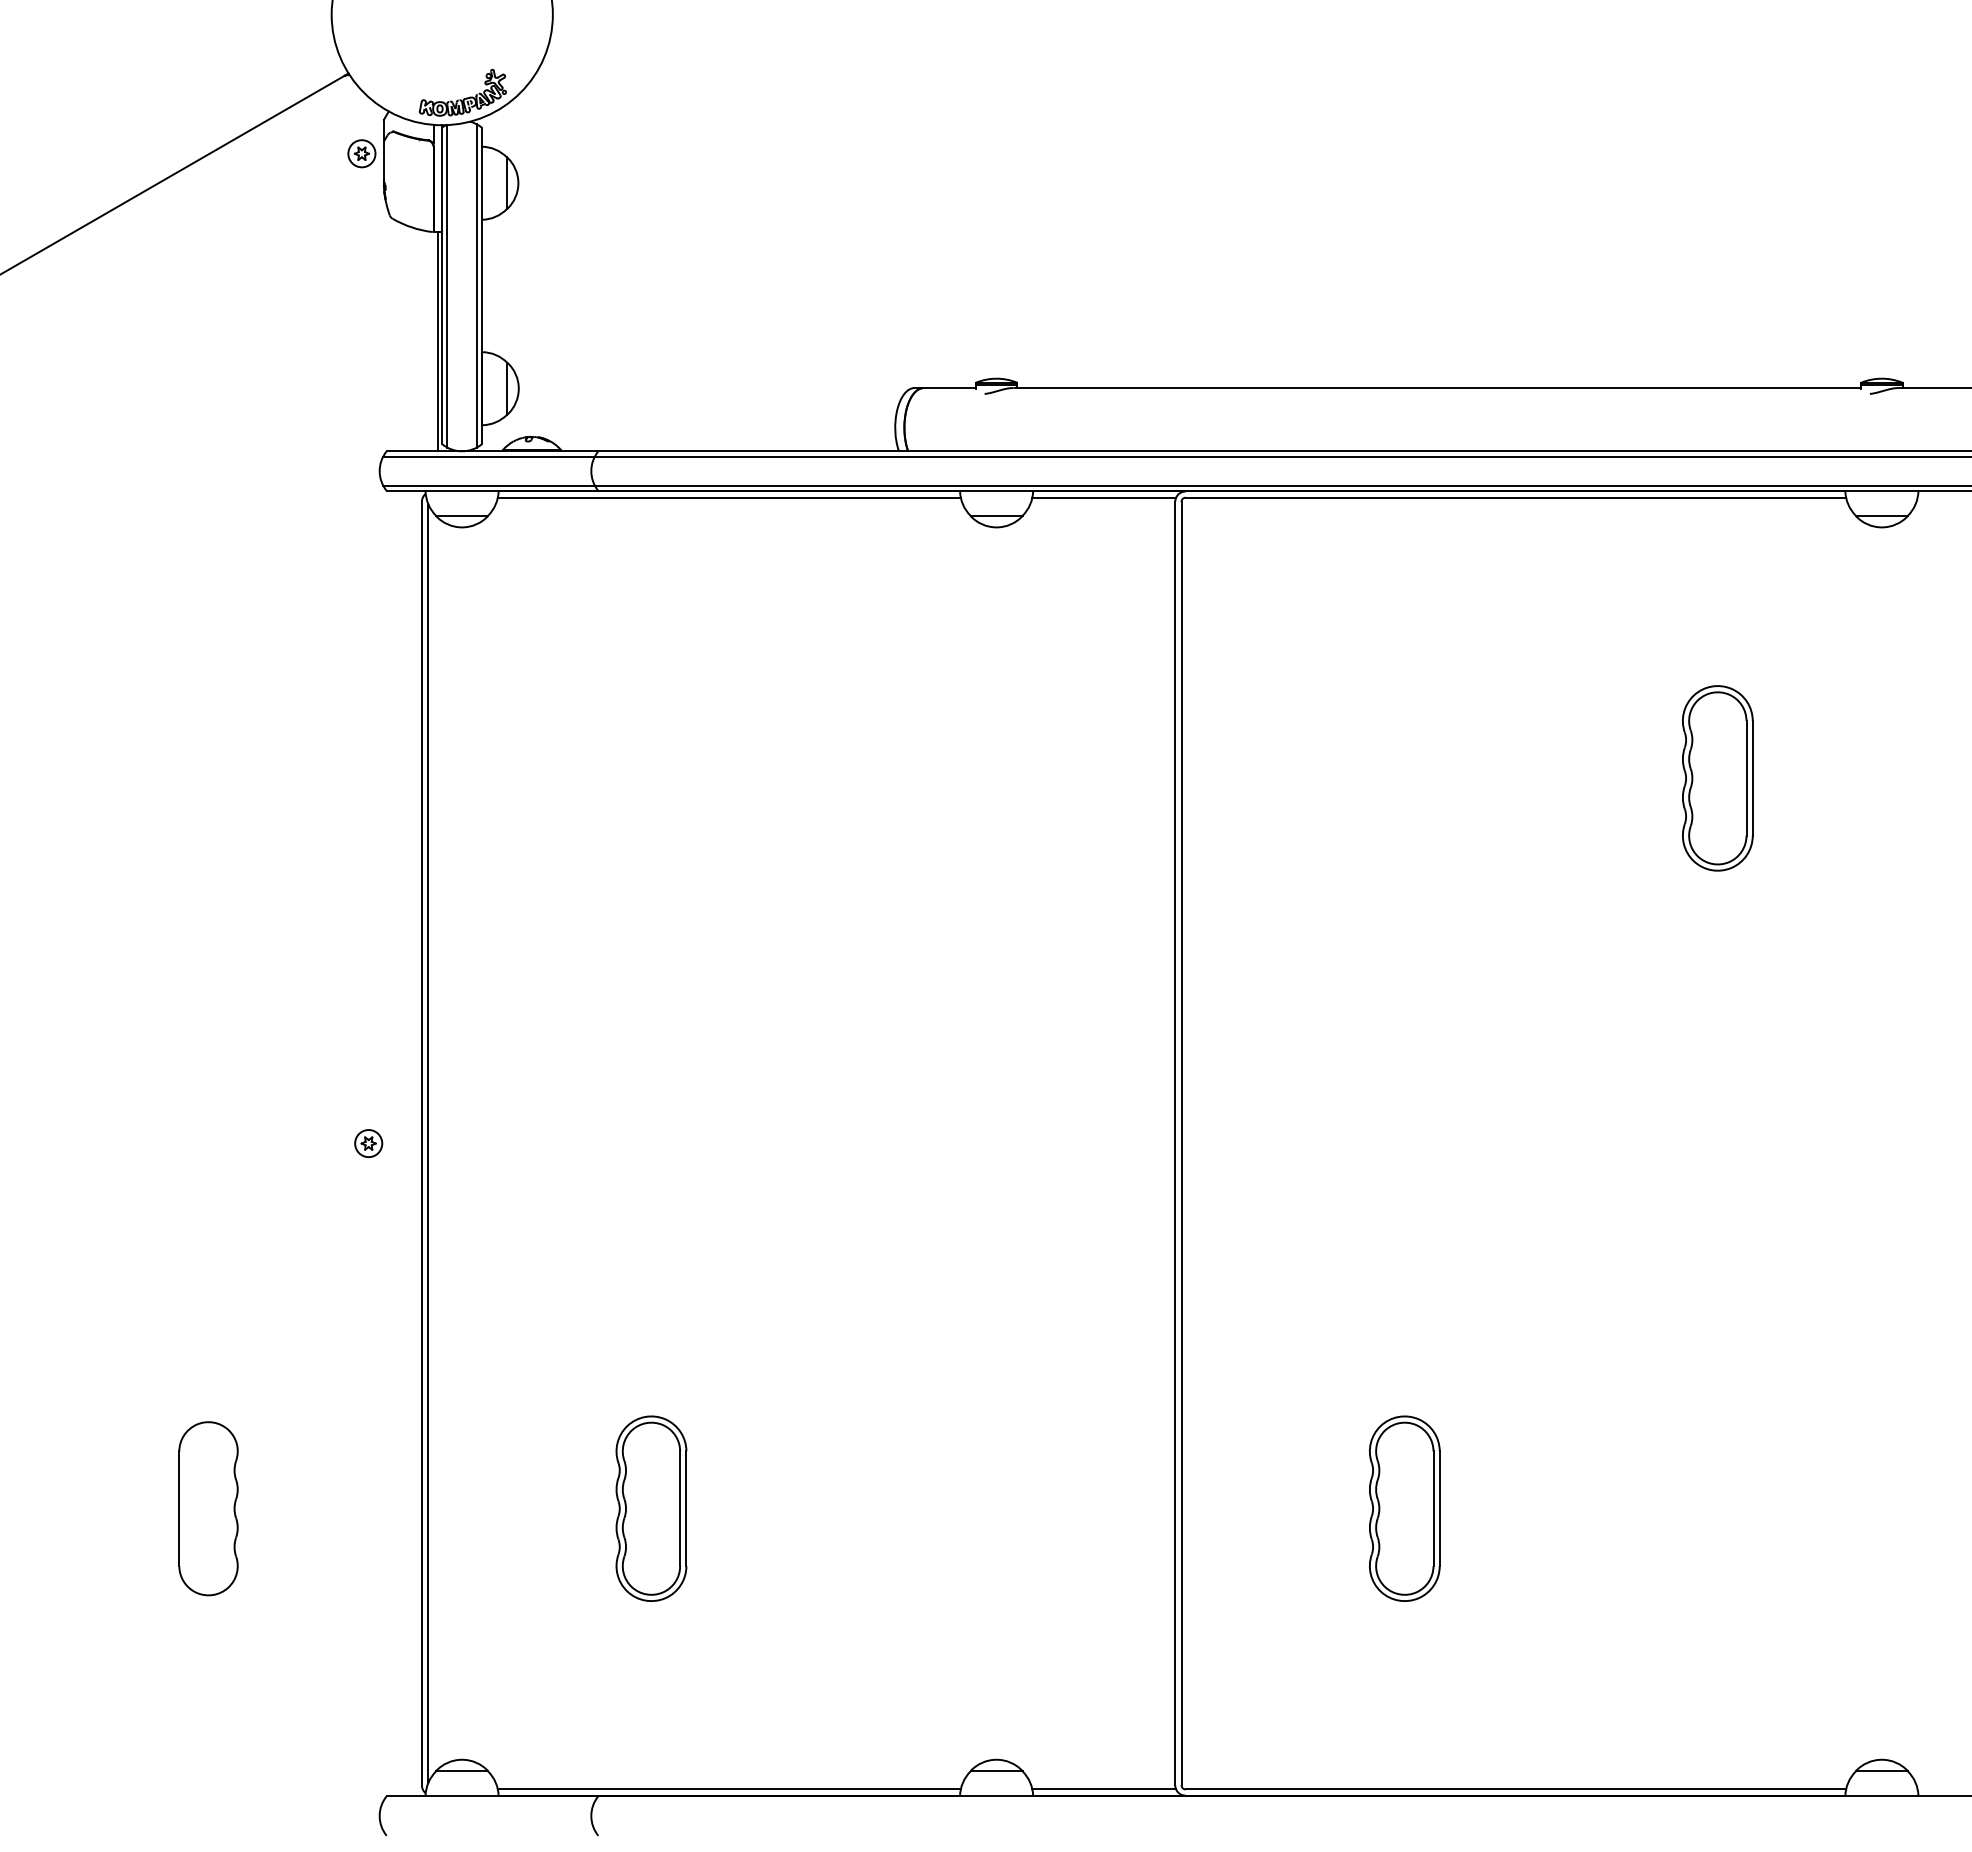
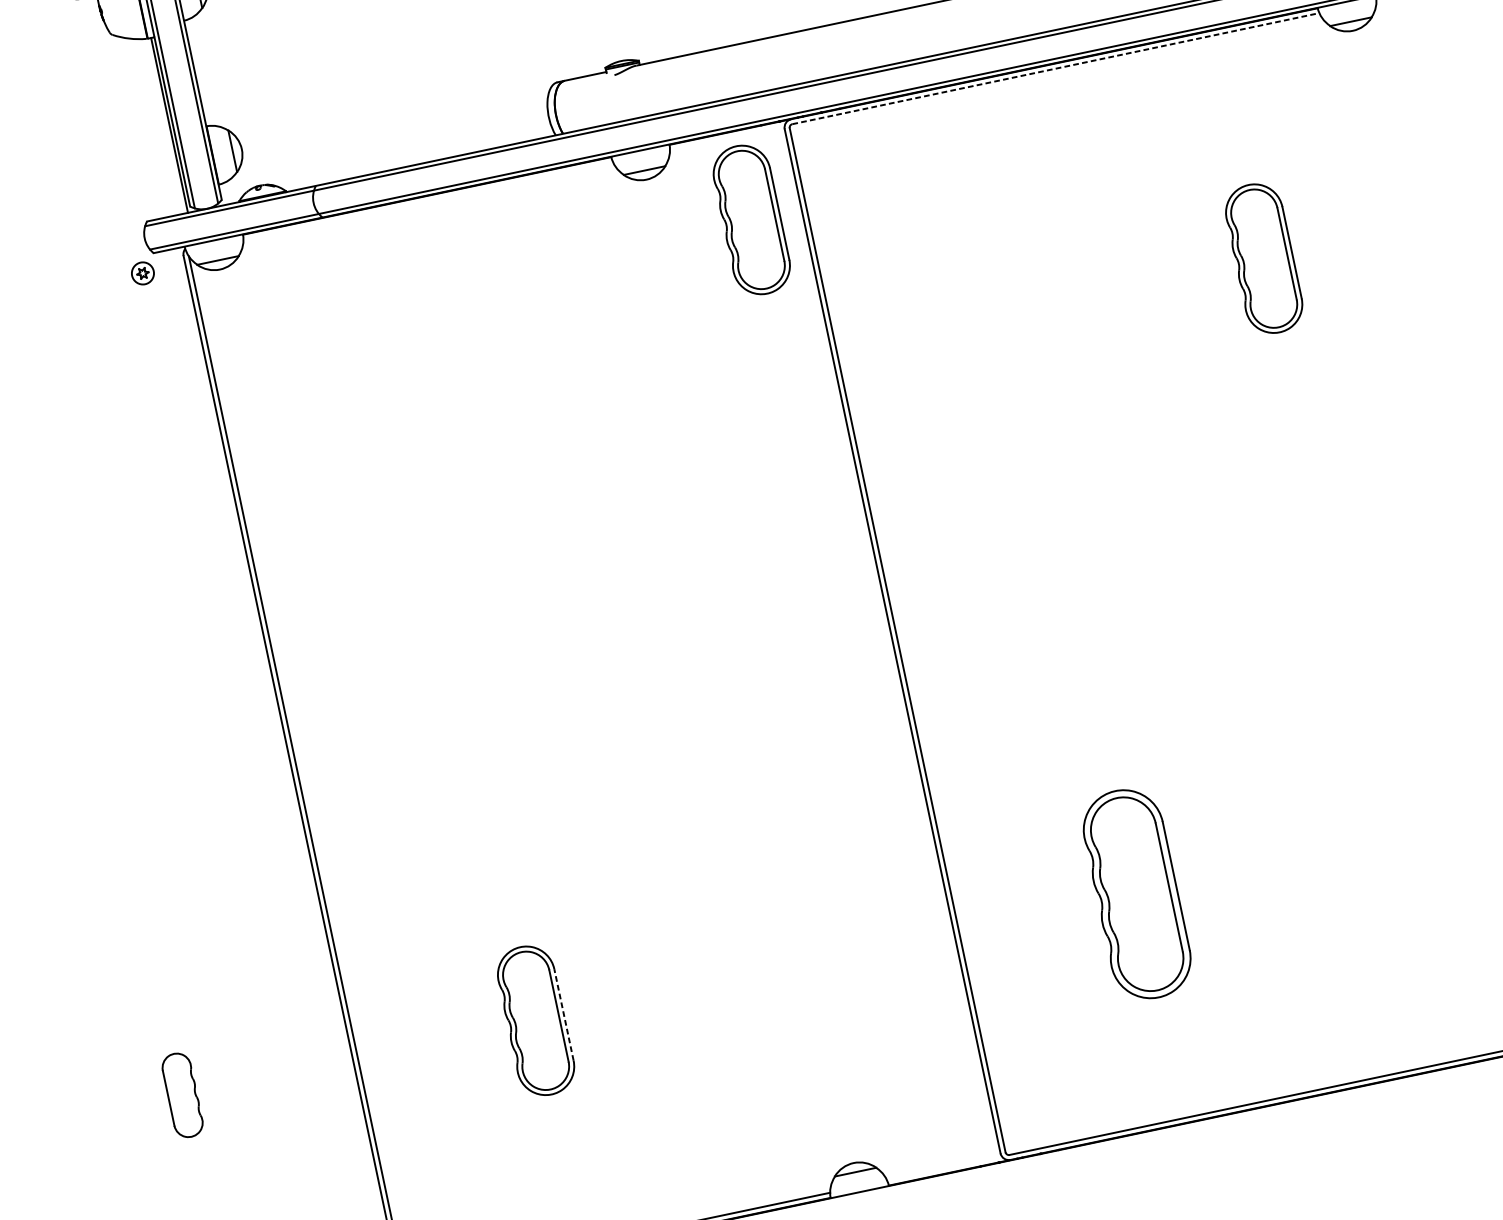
line: (728, 497) -> (427, 200), removed
line: (1104, 497) -> (727, 137), removed
line: (1516, 497) -> (1056, 68), solid -> dashed
part: (1112, 602) -> (751, 220), added
part: (368, 1143) -> (142, 273), moved
part: (208, 1508) -> (182, 1095), size x0.6
line: (686, 1508) -> (564, 1014), solid -> dashed
part: (1404, 1508) -> (1136, 893), size x1.4
line: (1104, 1789) -> (944, 1168), removed

